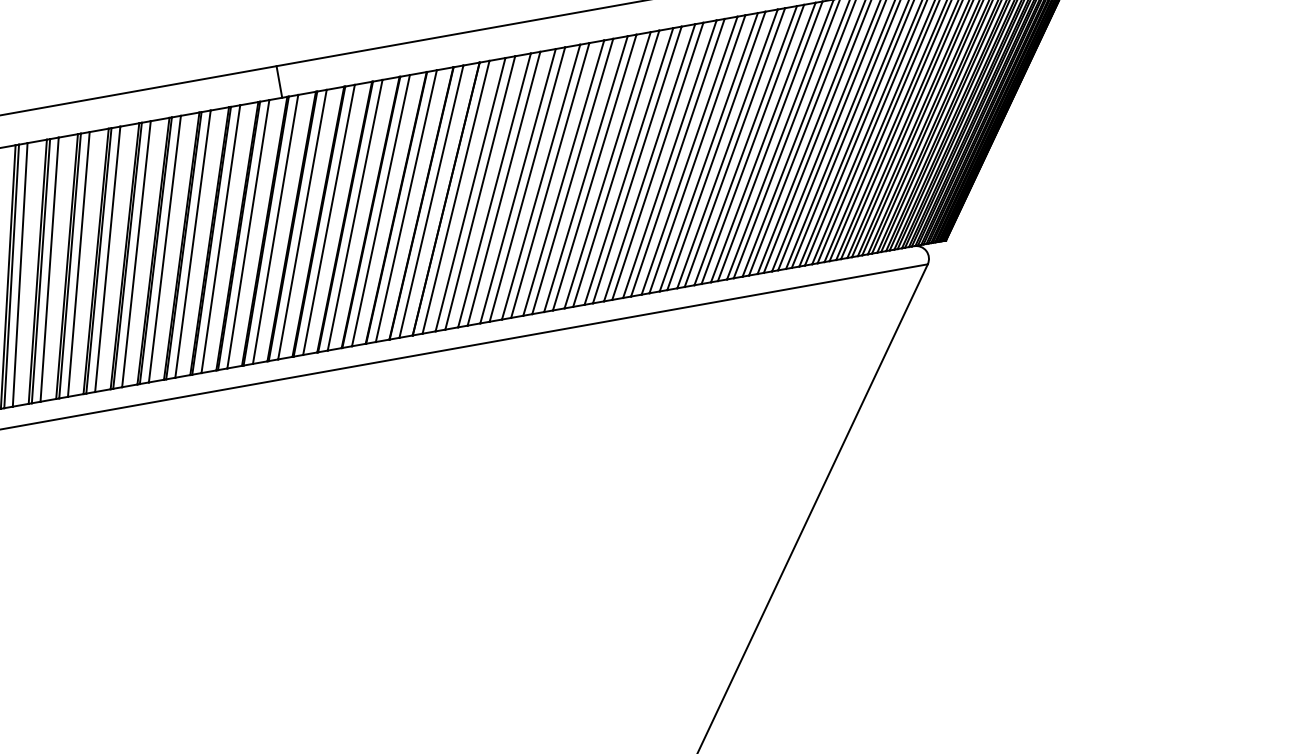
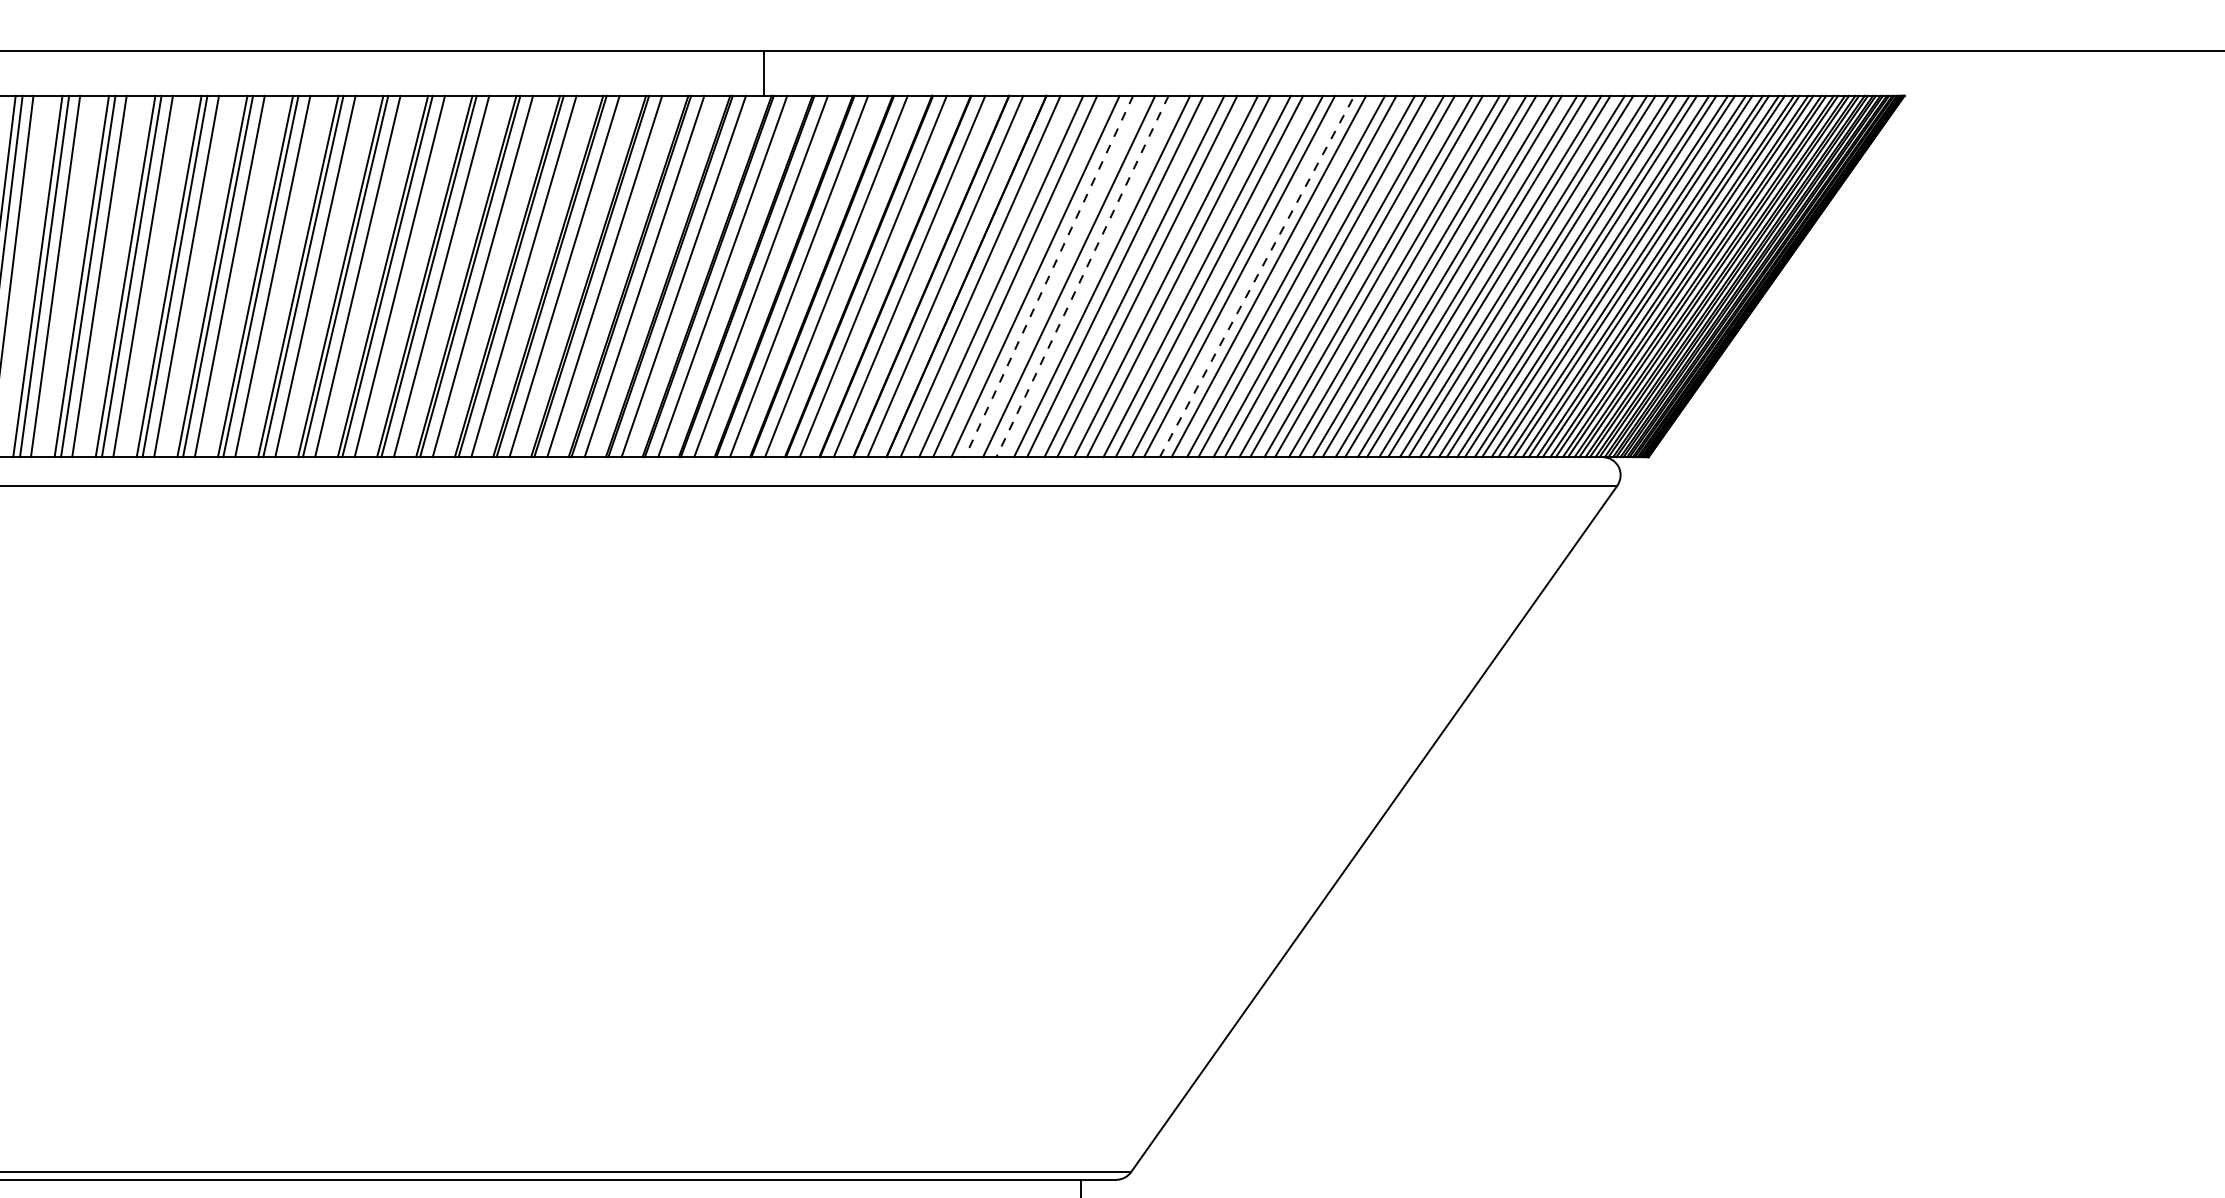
line: (649, 162) -> (1257, 276), solid -> dashed
line: (527, 184) -> (1082, 276), solid -> dashed
line: (503, 188) -> (1048, 276), solid -> dashed

